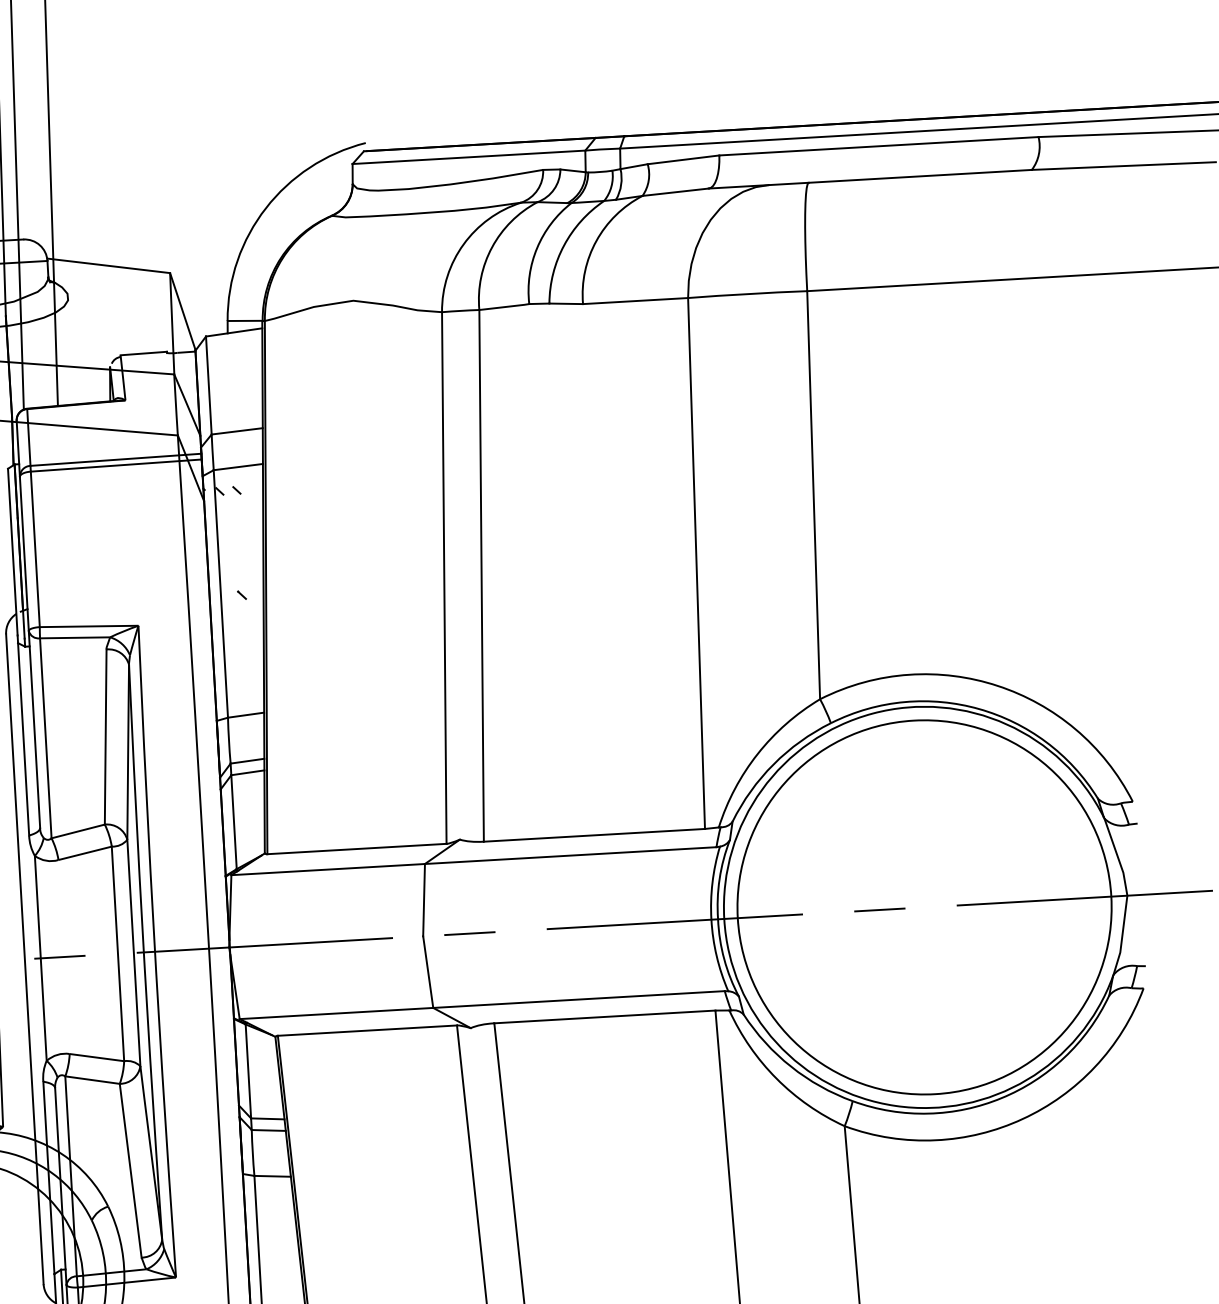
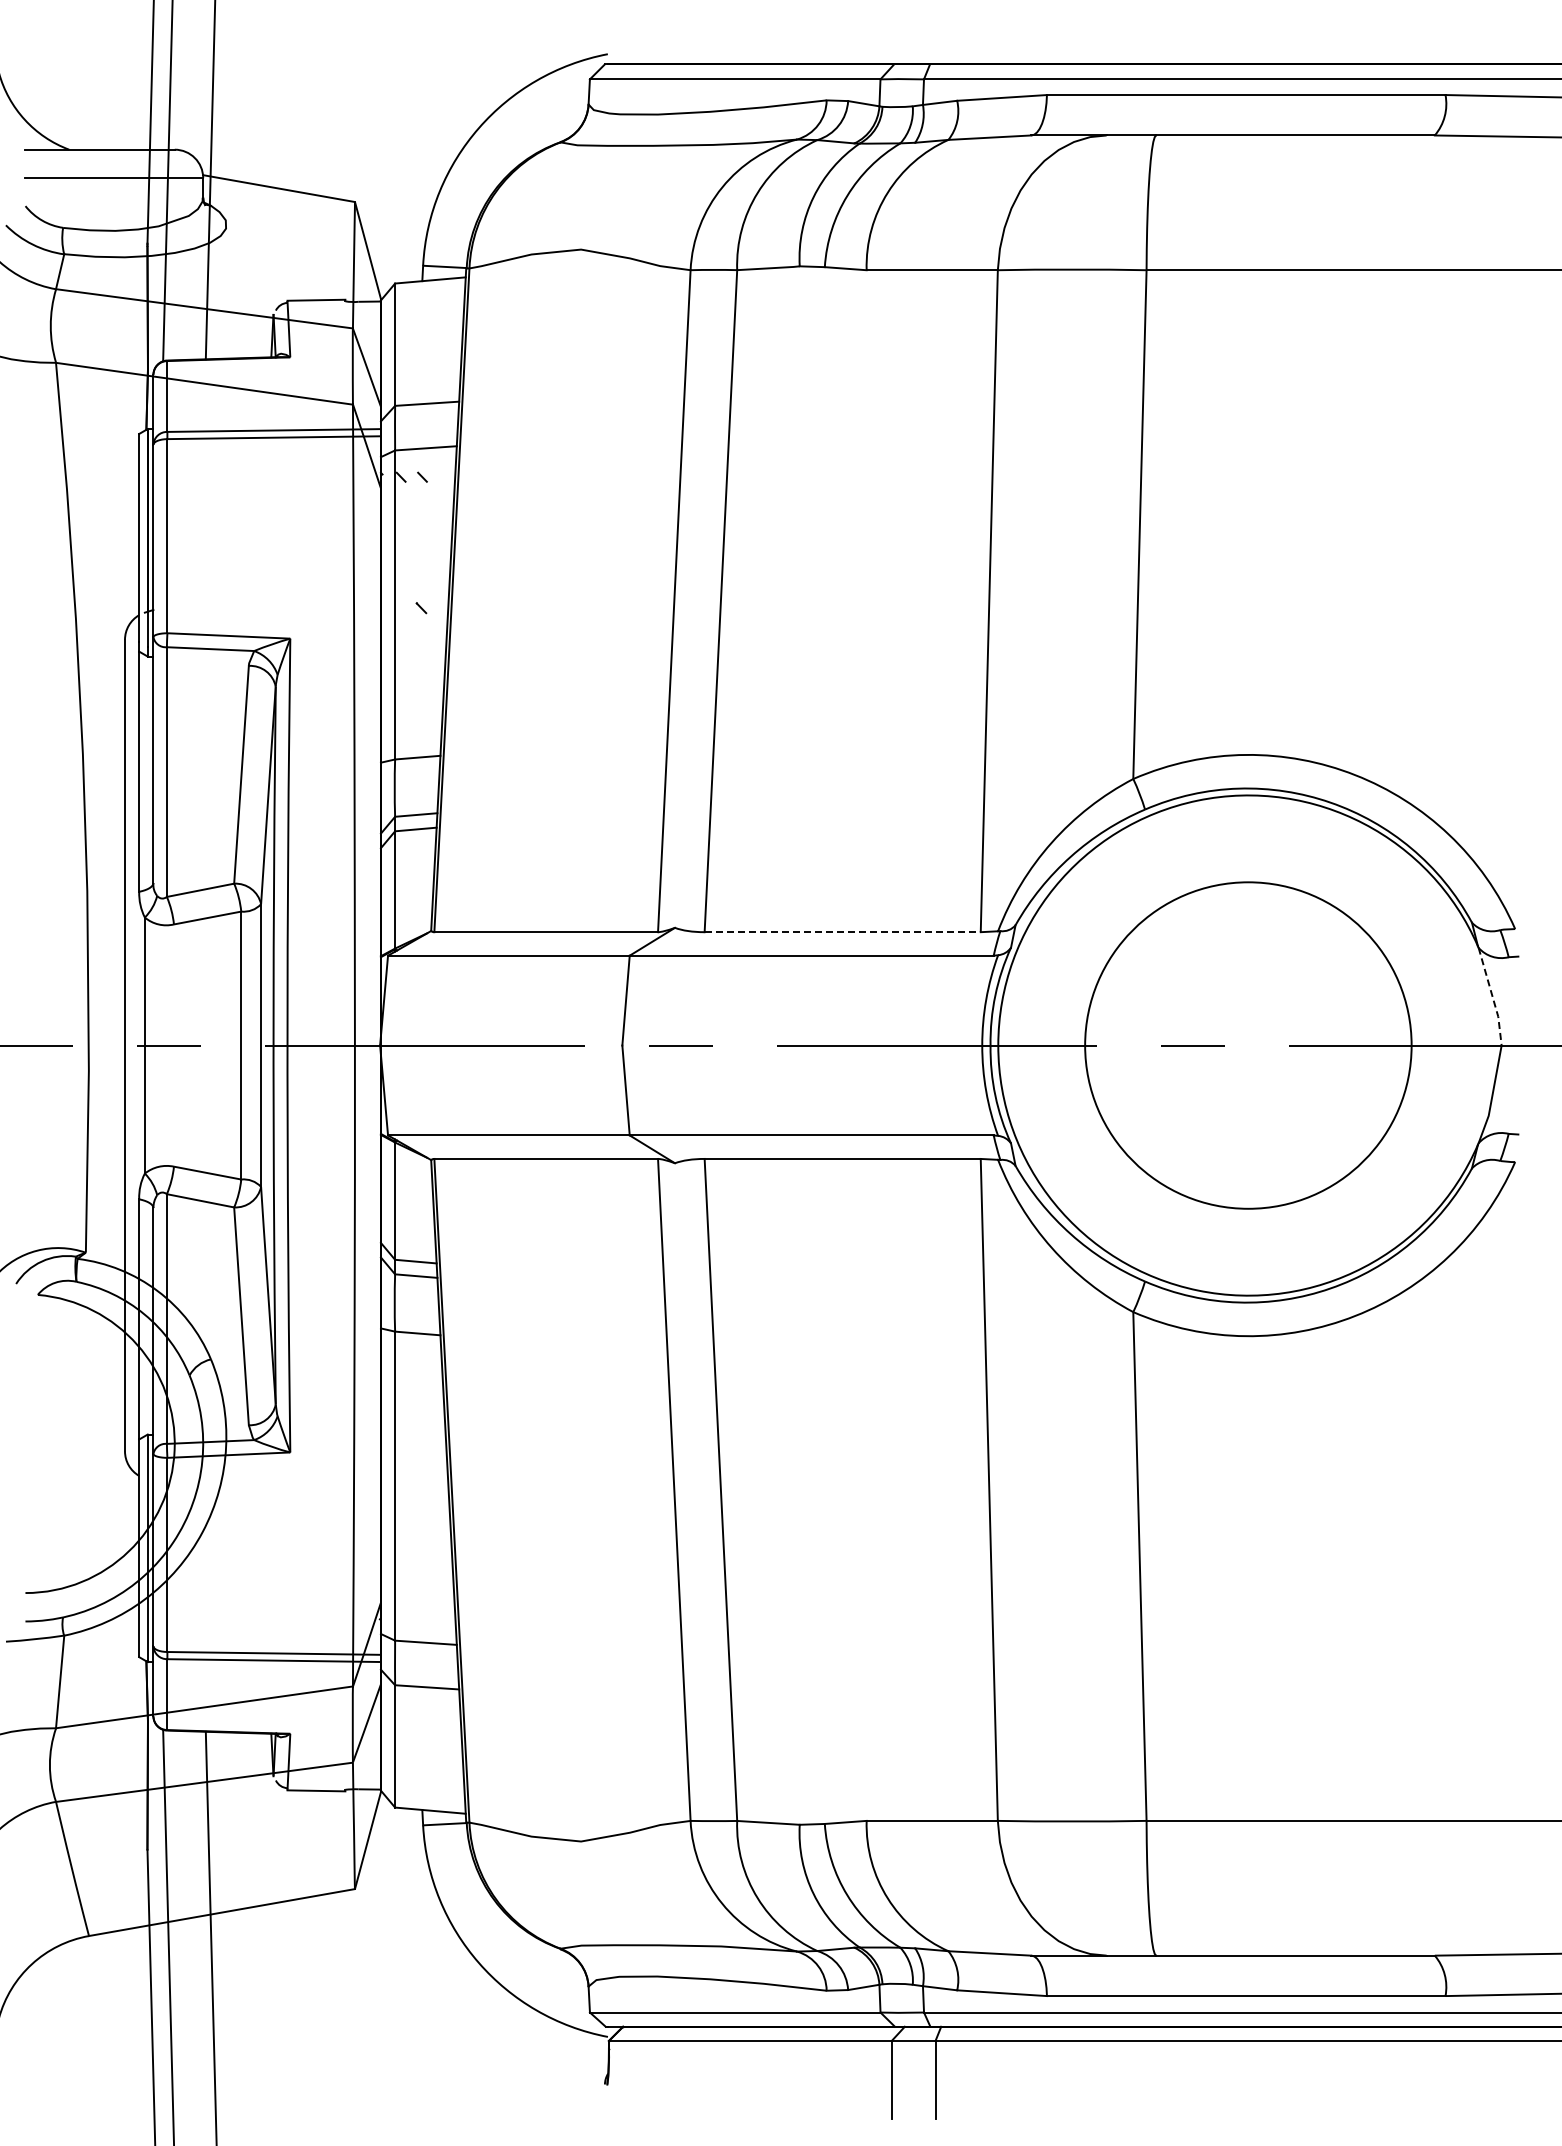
line: (595, 835) -> (843, 932), solid -> dashed
line: (1117, 856) -> (1492, 996), solid -> dashed
circle: (924, 907) -> (1248, 1045), size x0.7

